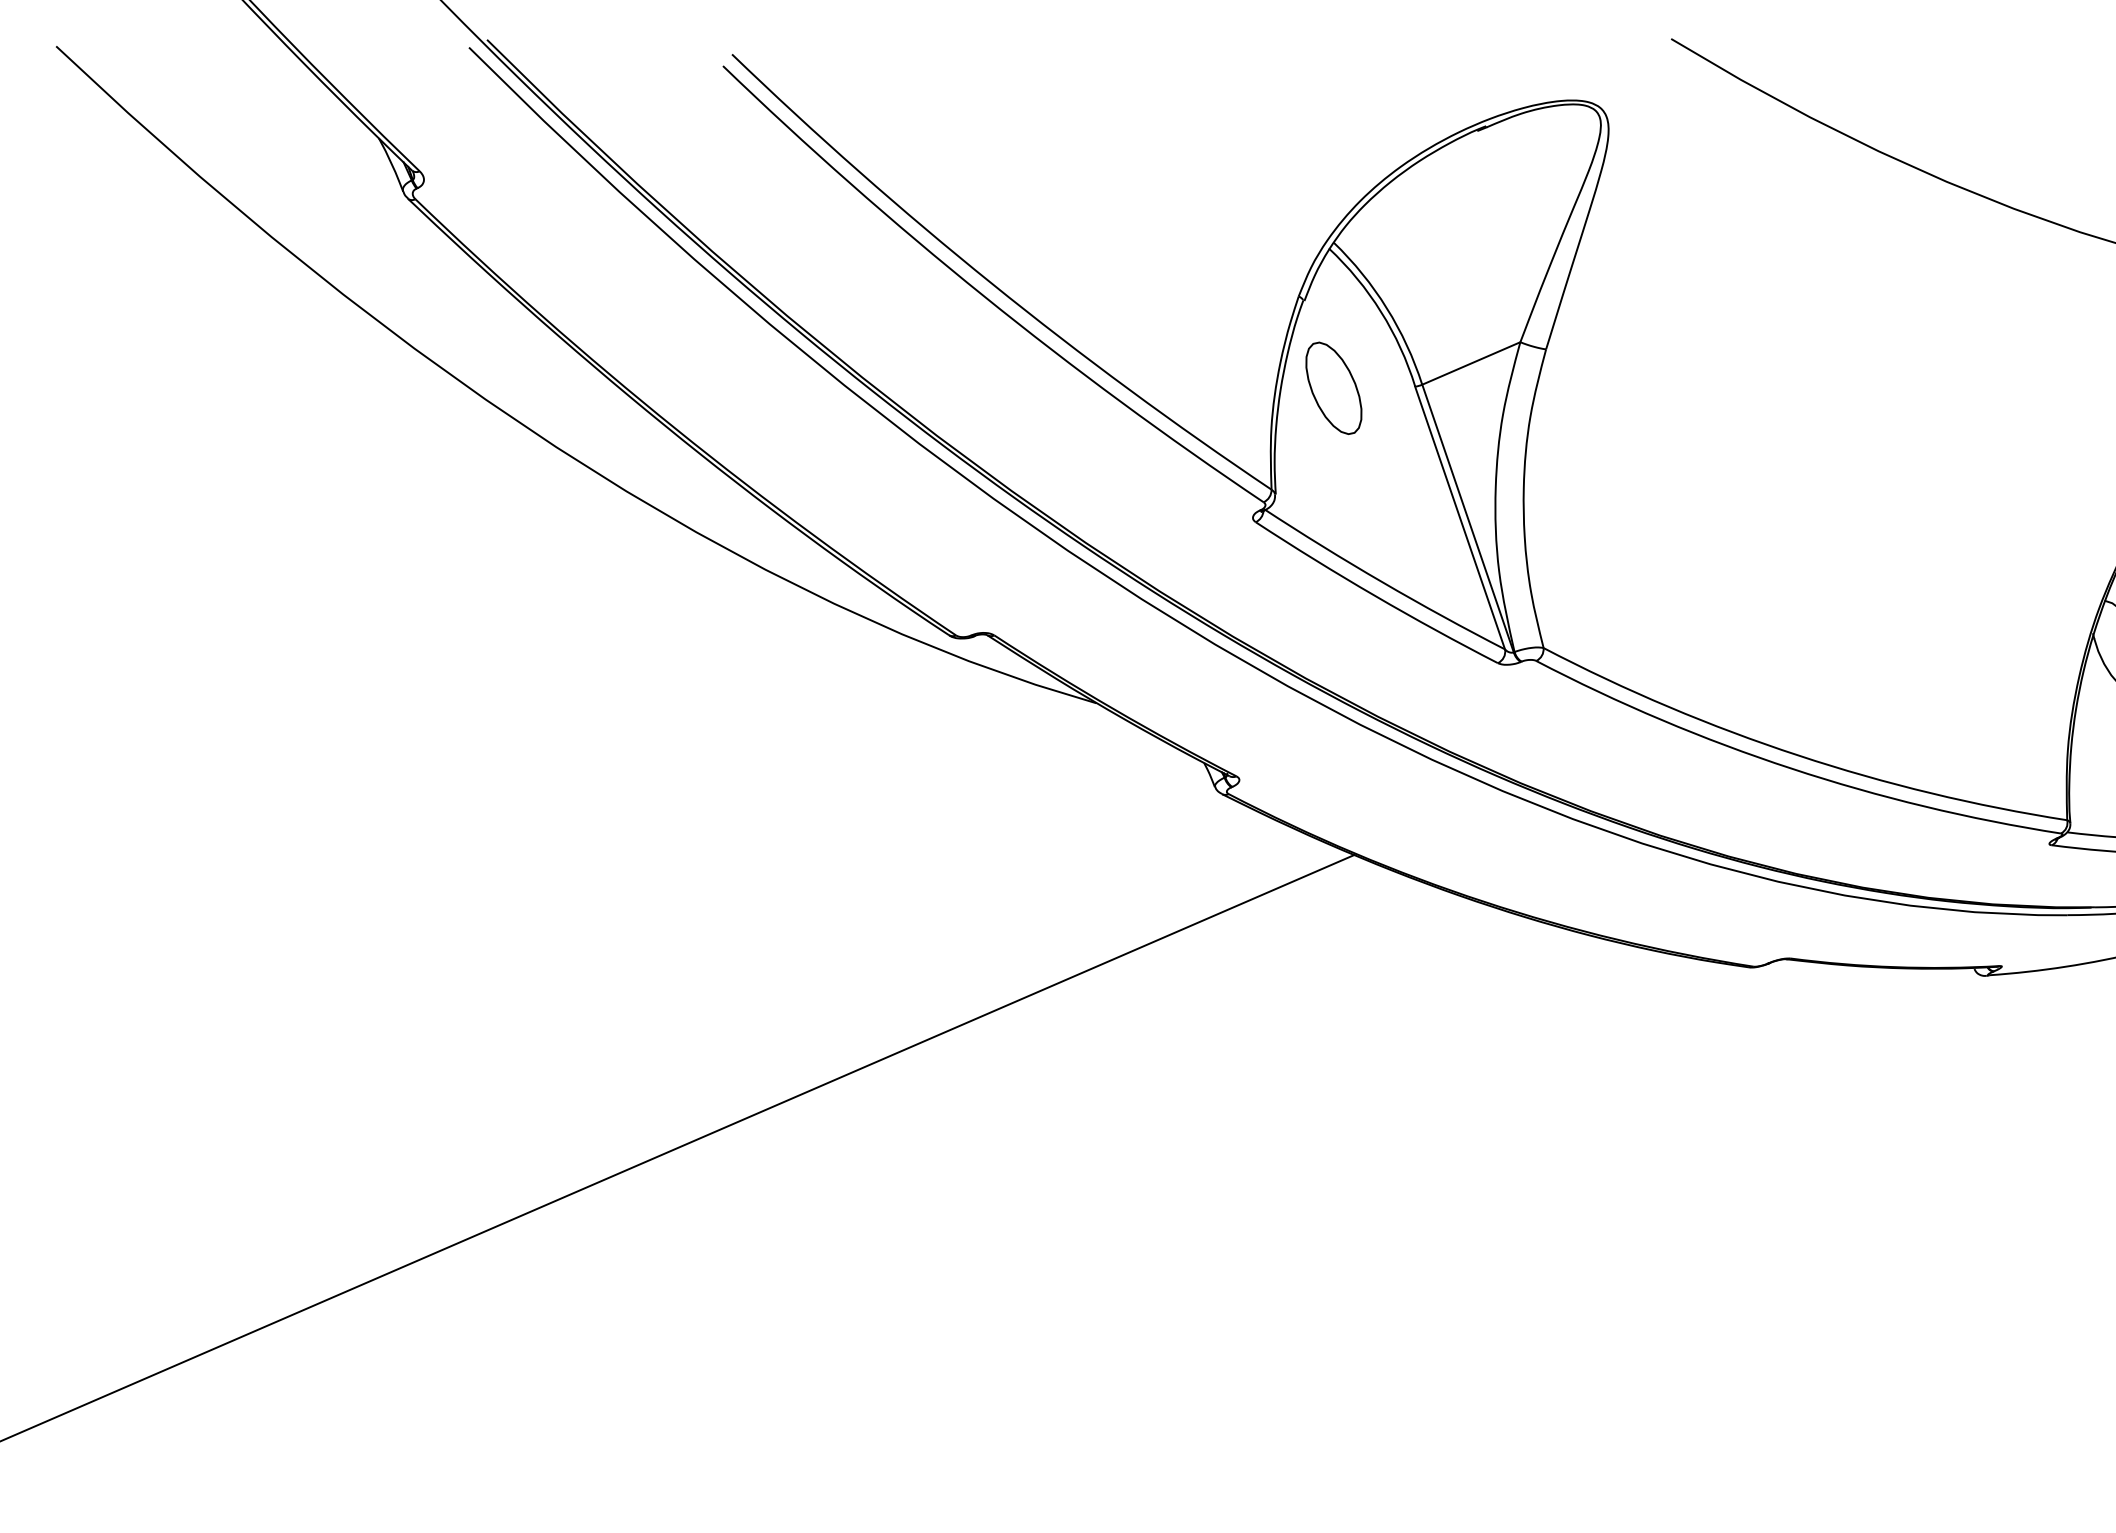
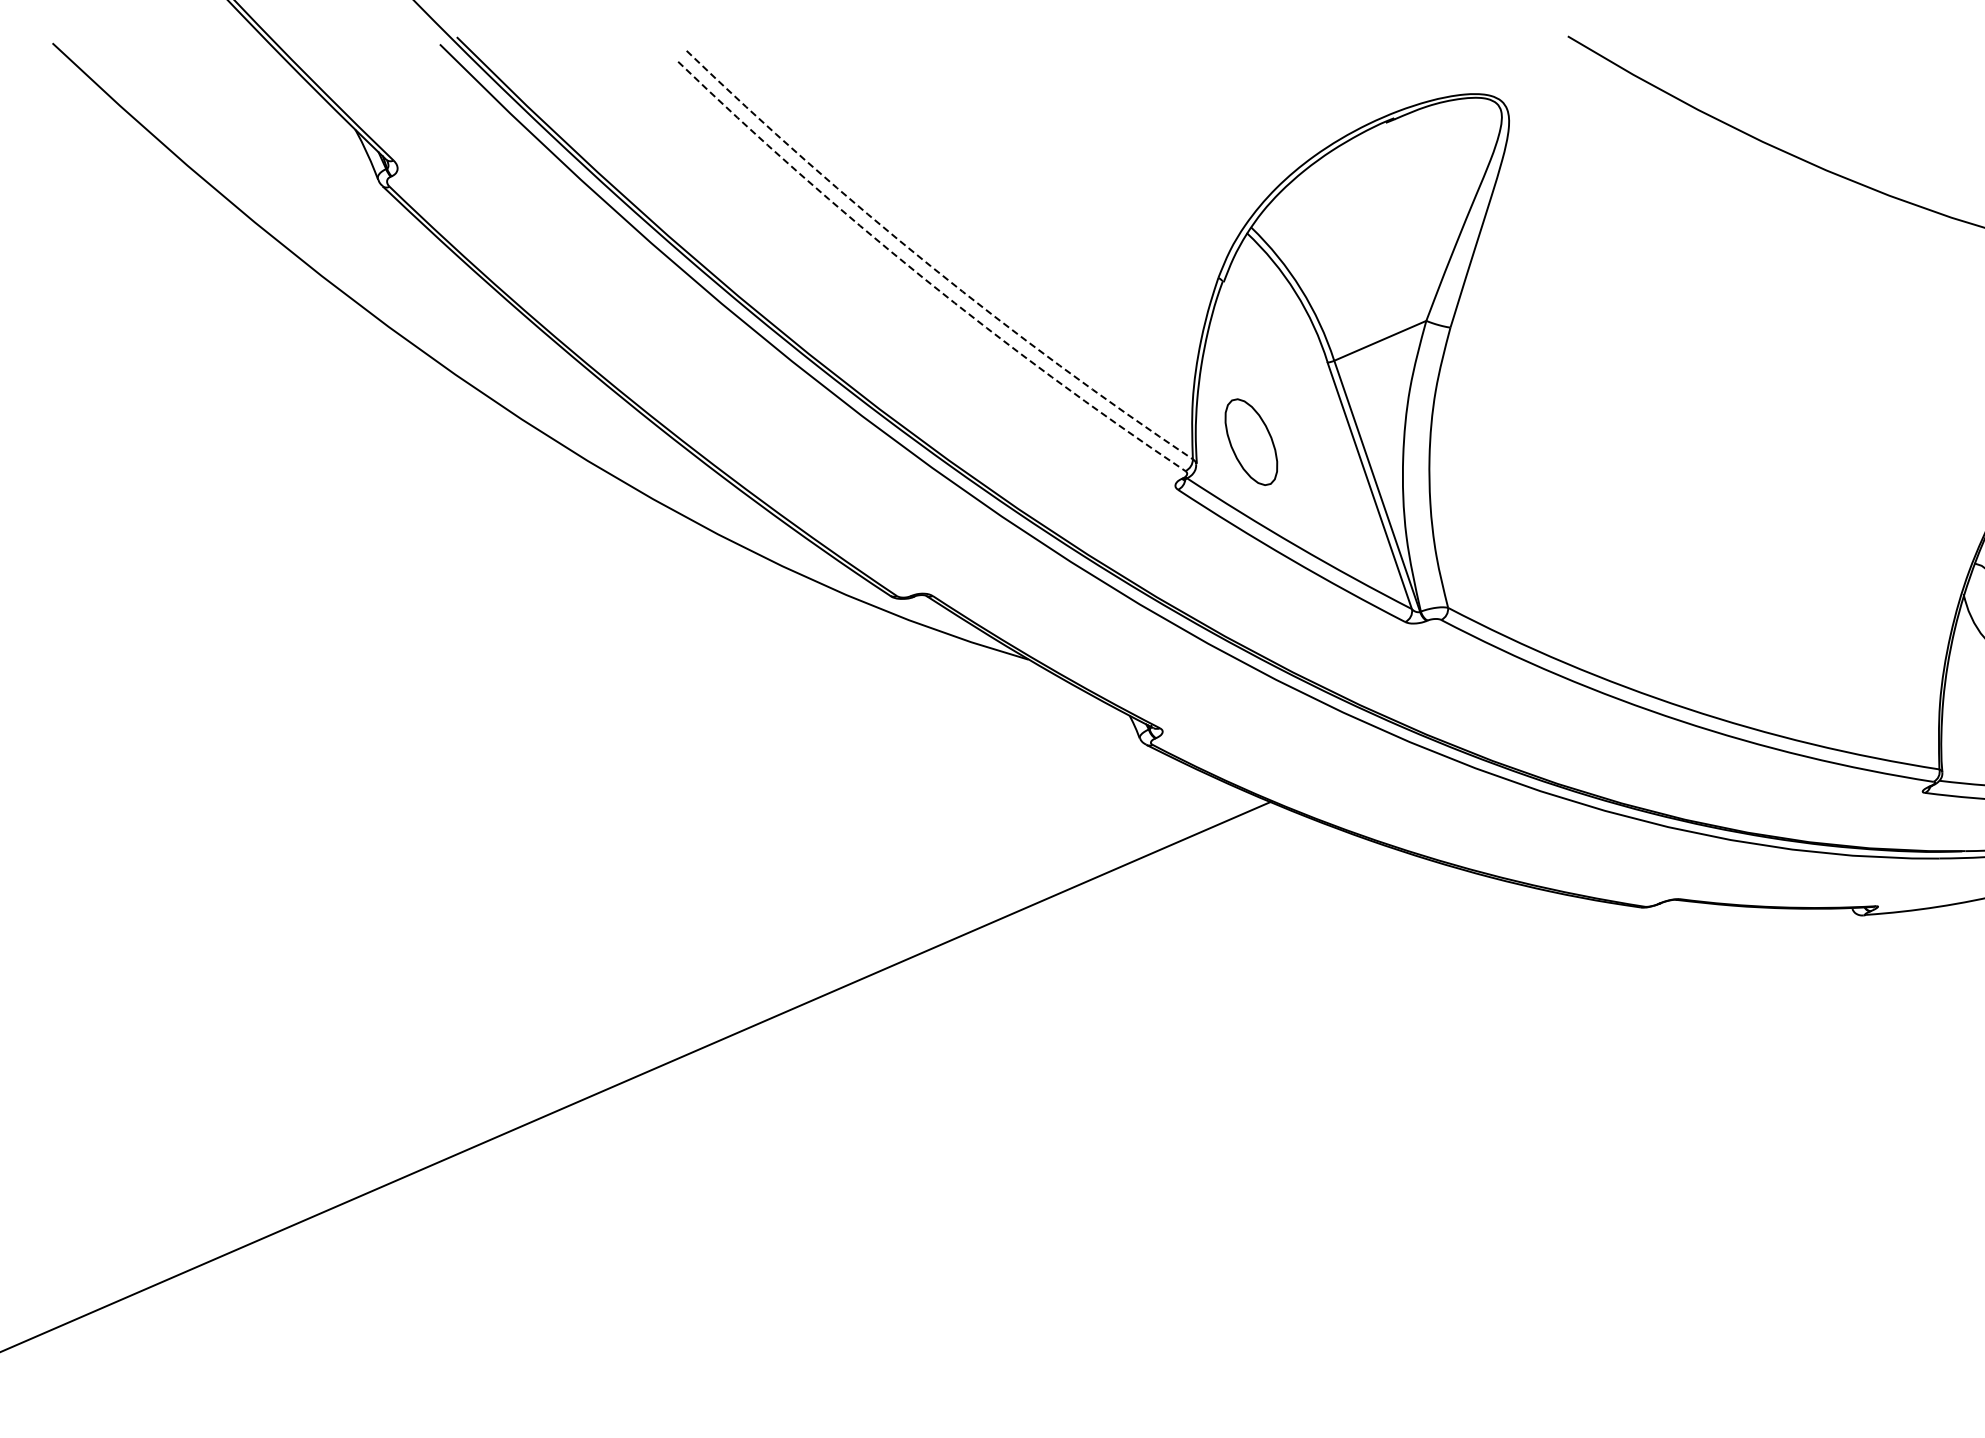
arc: (991, 284) -> (930, 266), solid -> dashed
arc: (983, 295) -> (922, 277), solid -> dashed
part: (1334, 387) -> (1251, 441), moved

